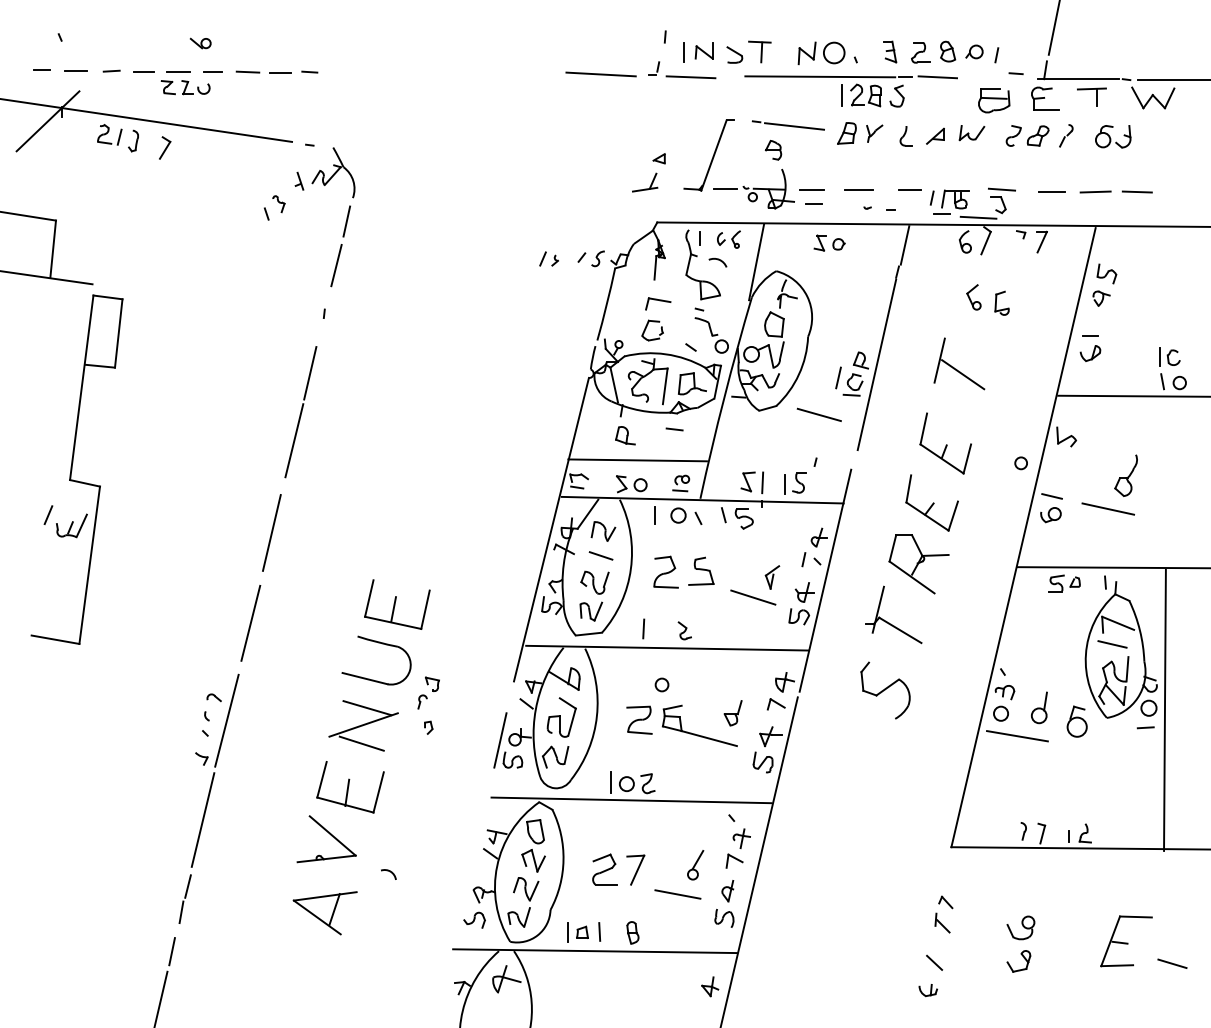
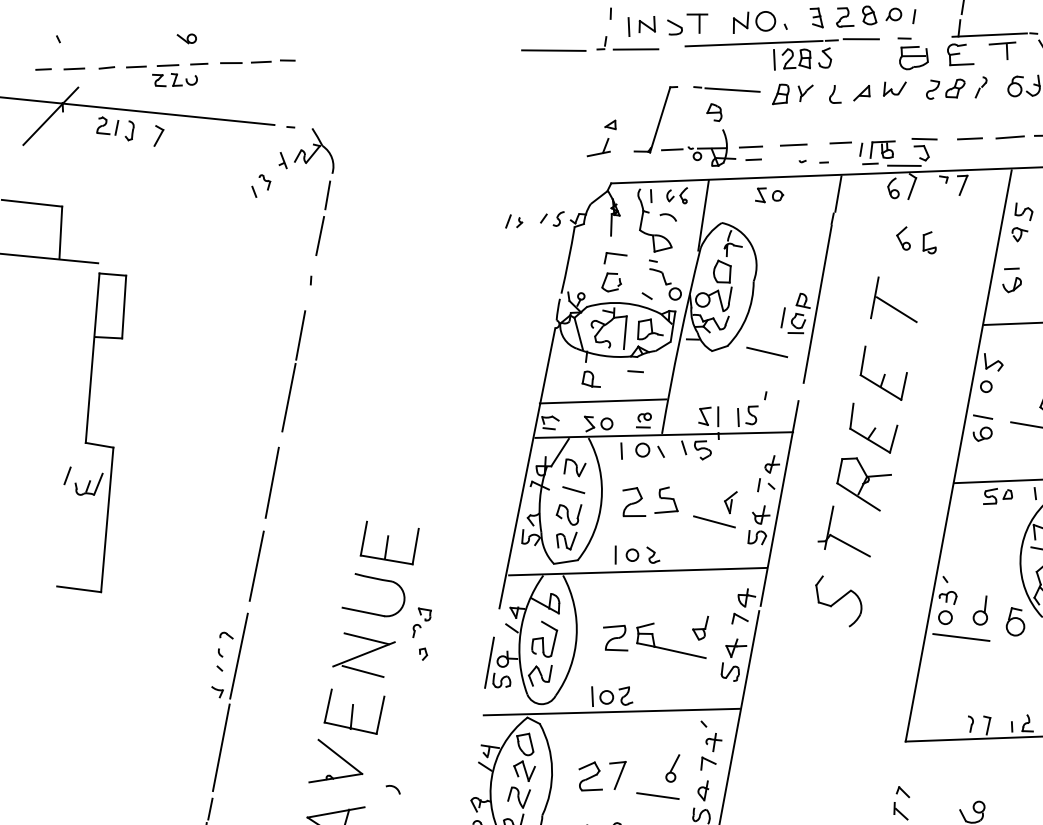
line: (1015, 73) -> (904, 38), moved
circle: (1020, 463) -> (985, 386), moved
circle: (661, 684) -> (631, 554), moved

